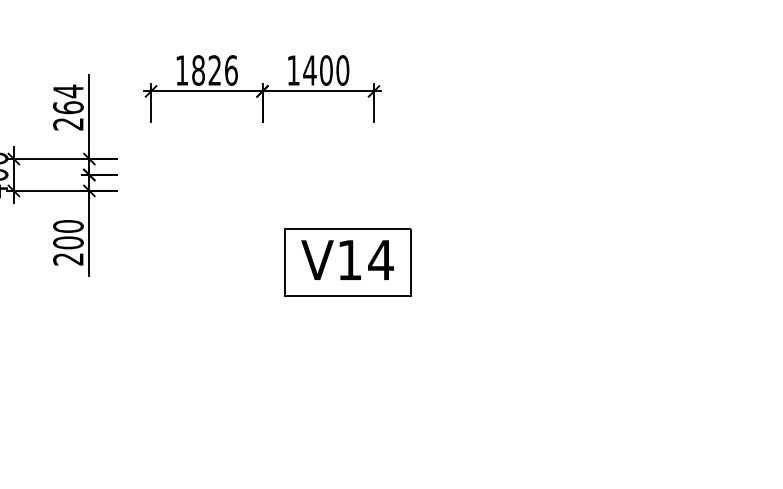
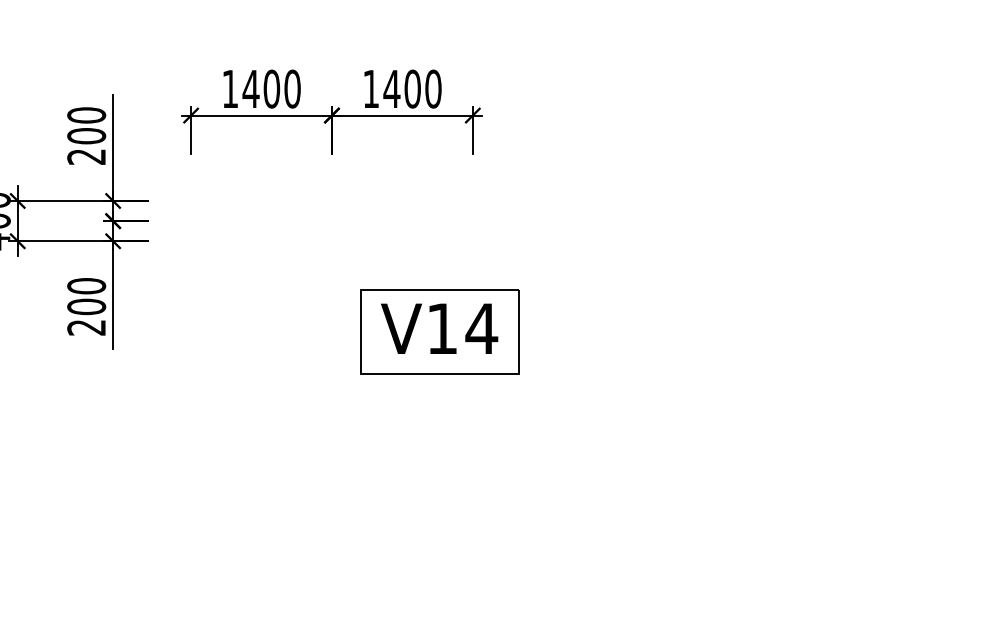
text: (214, 70) -> (271, 89), 1826 -> 1400
text: (68, 99) -> (86, 125), 264 -> 200

